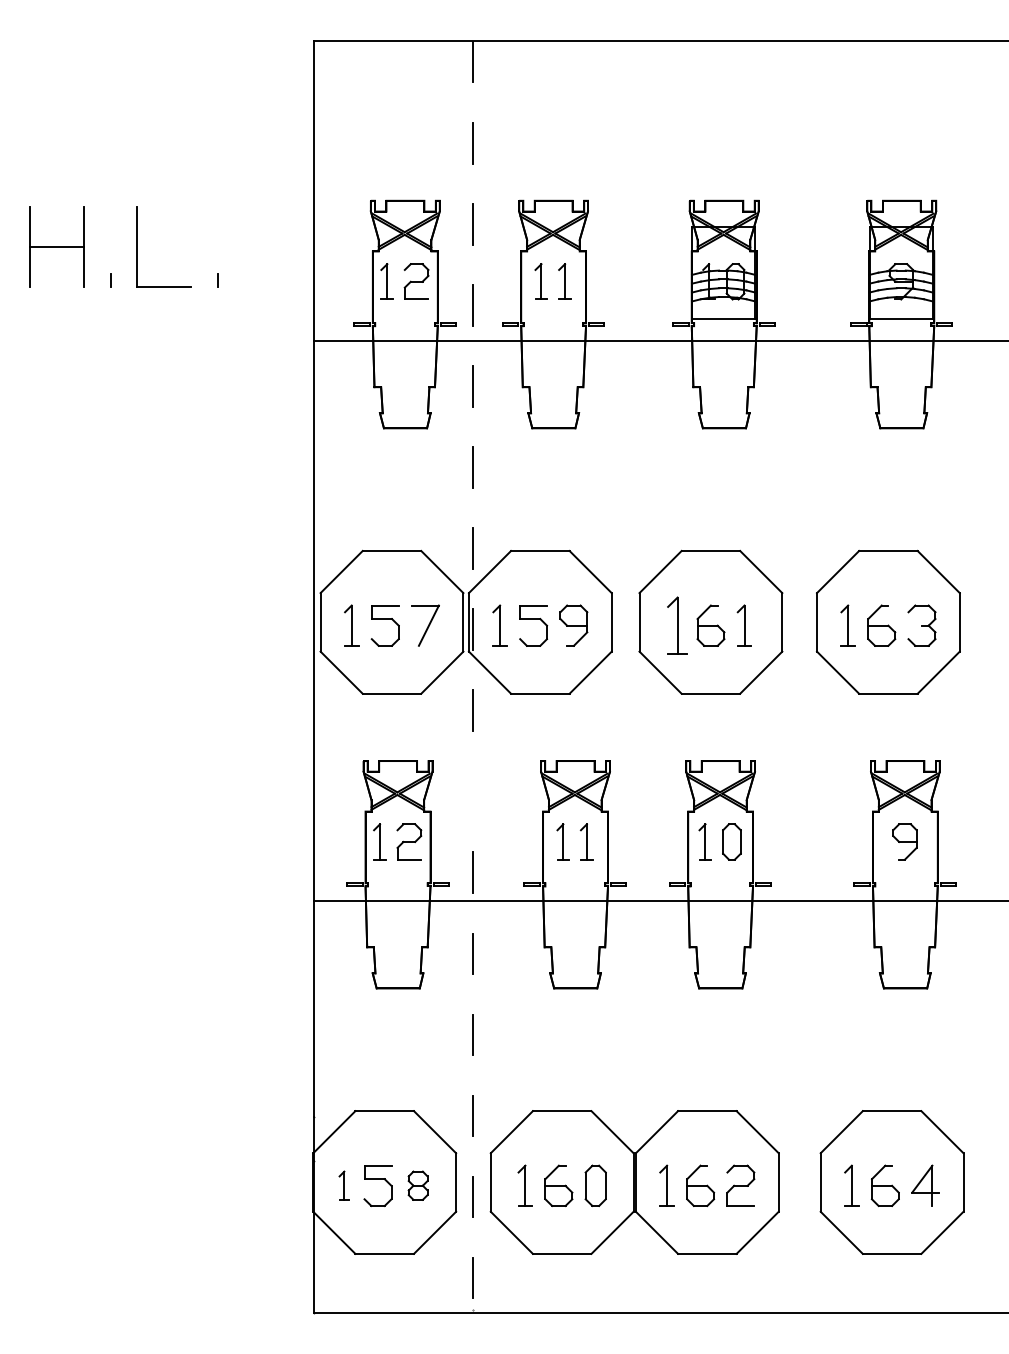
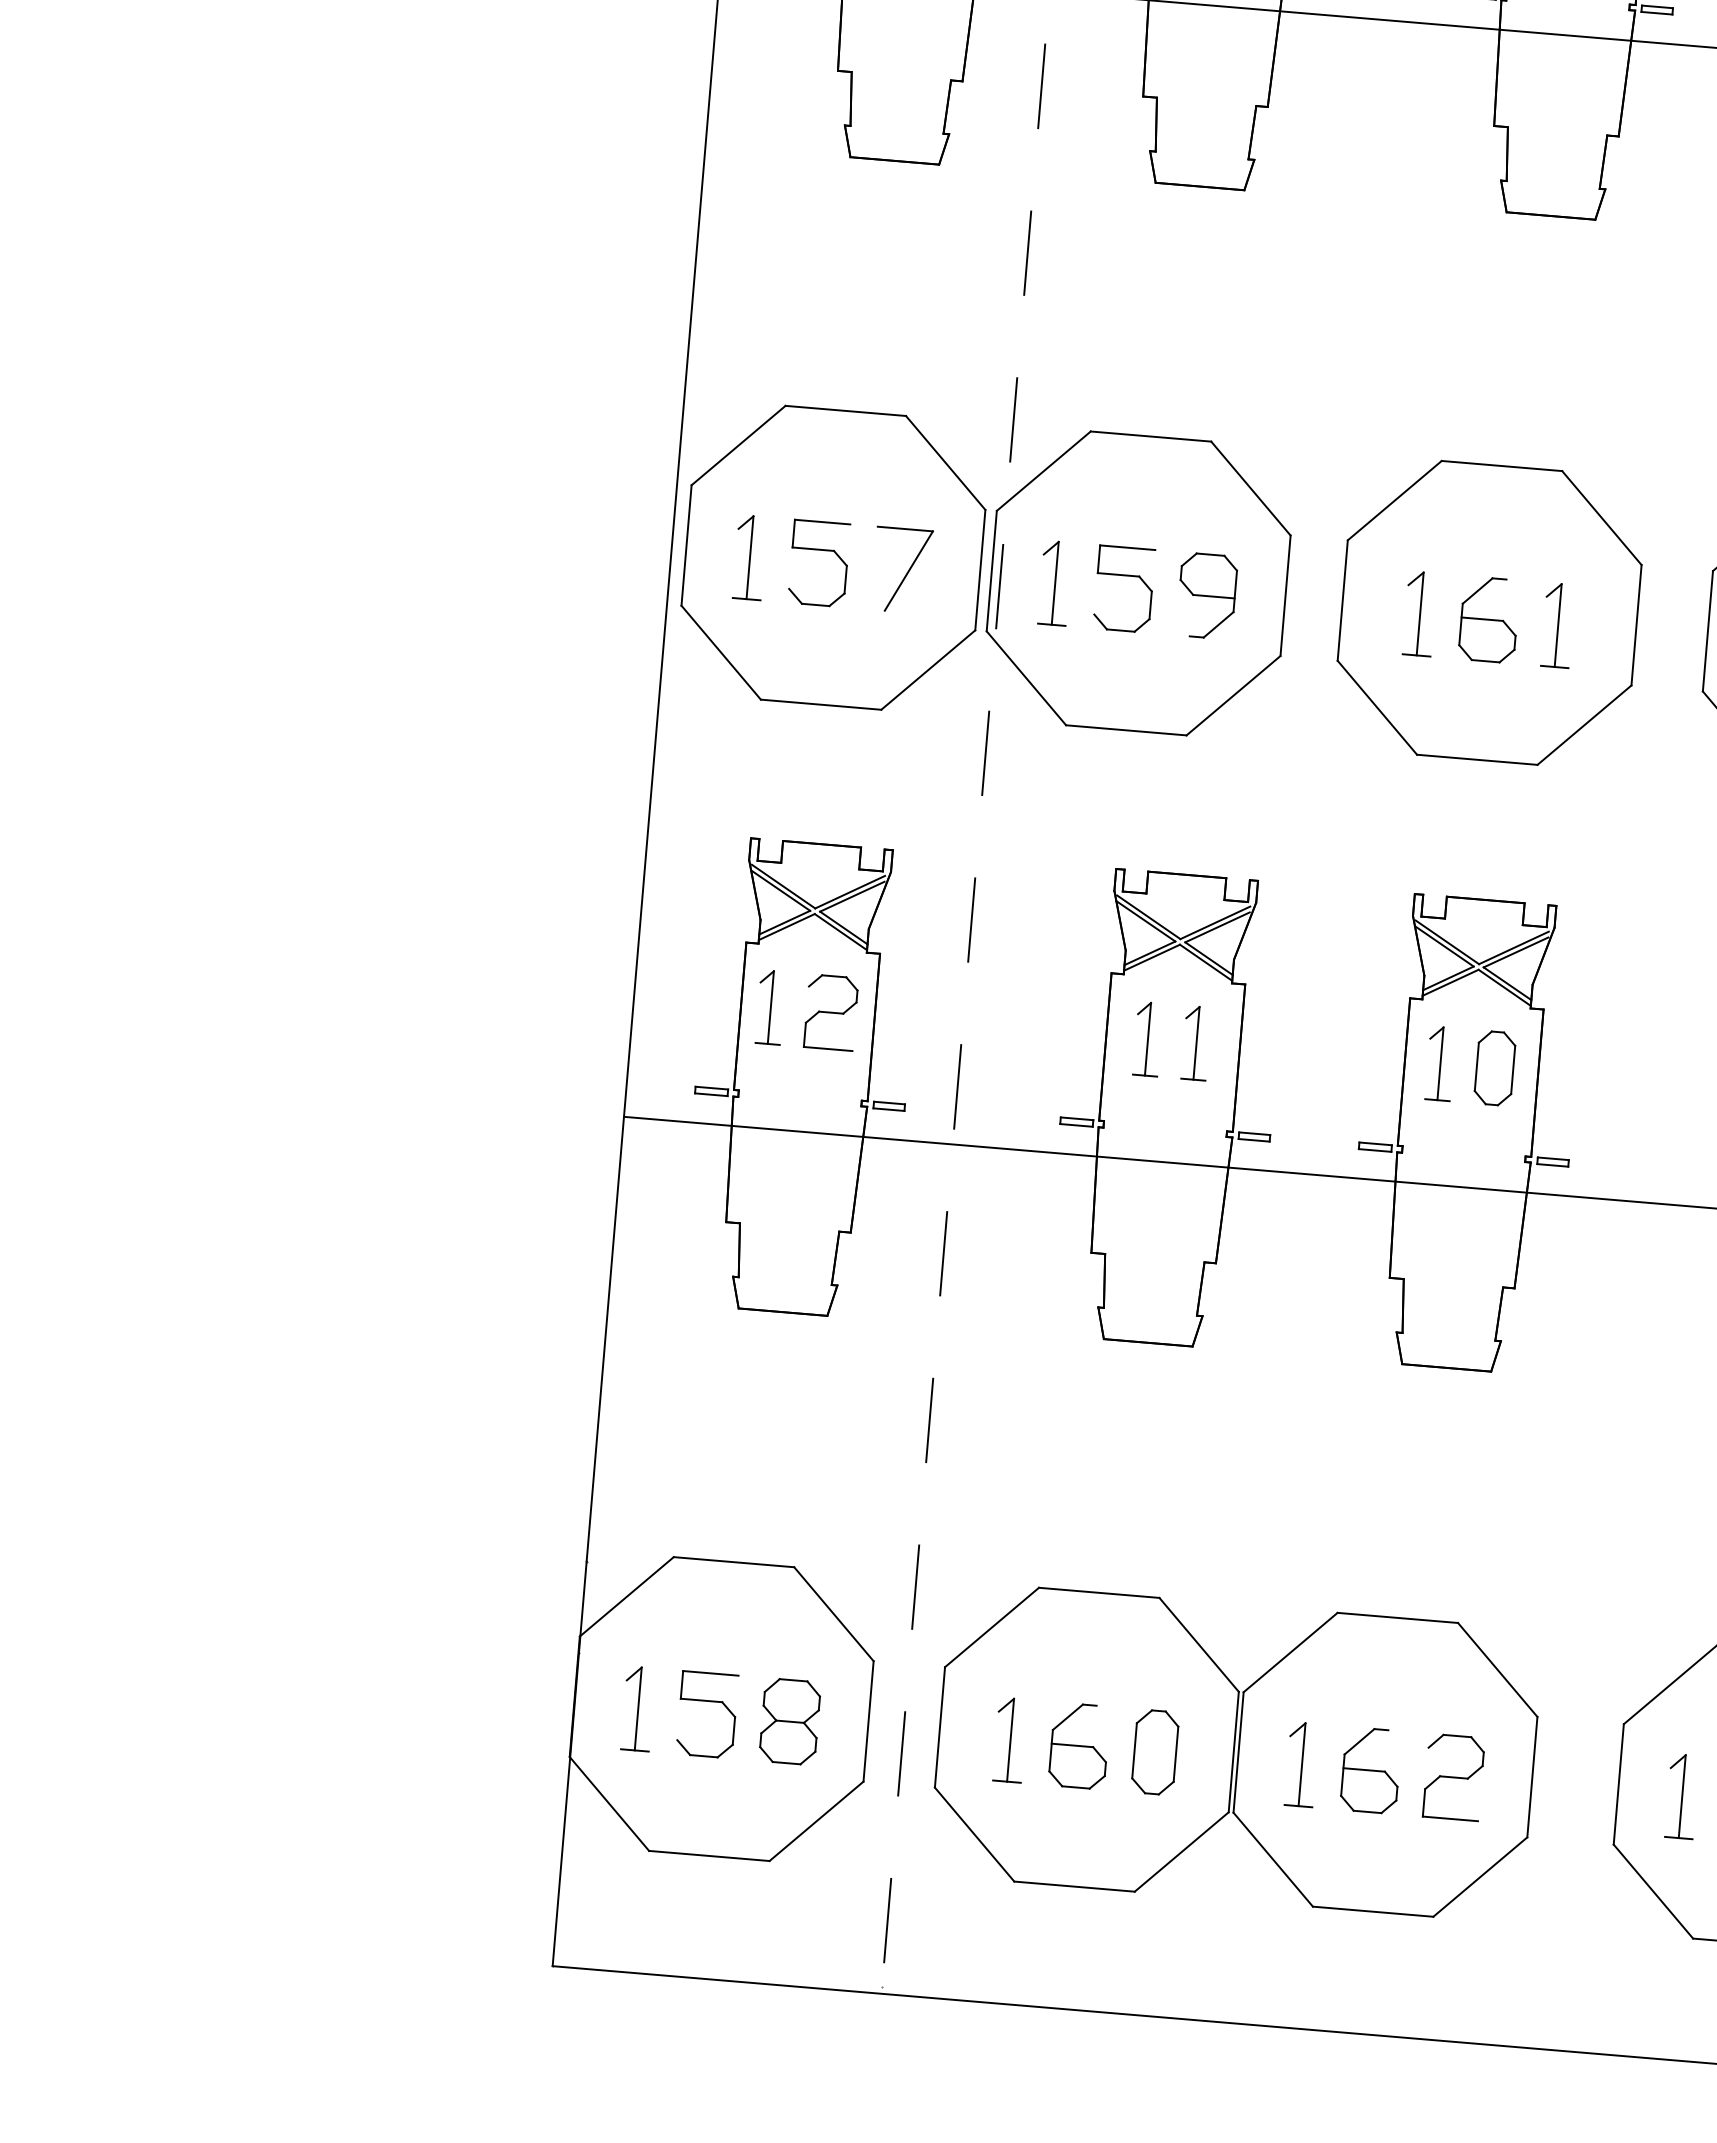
part: (676, 625) -> (1418, 613), size x0.71
line: (473, 791) -> (971, 919), added
part: (343, 1185) -> (636, 1708), size x1.43
part: (417, 1185) -> (788, 1720), size x1.43

